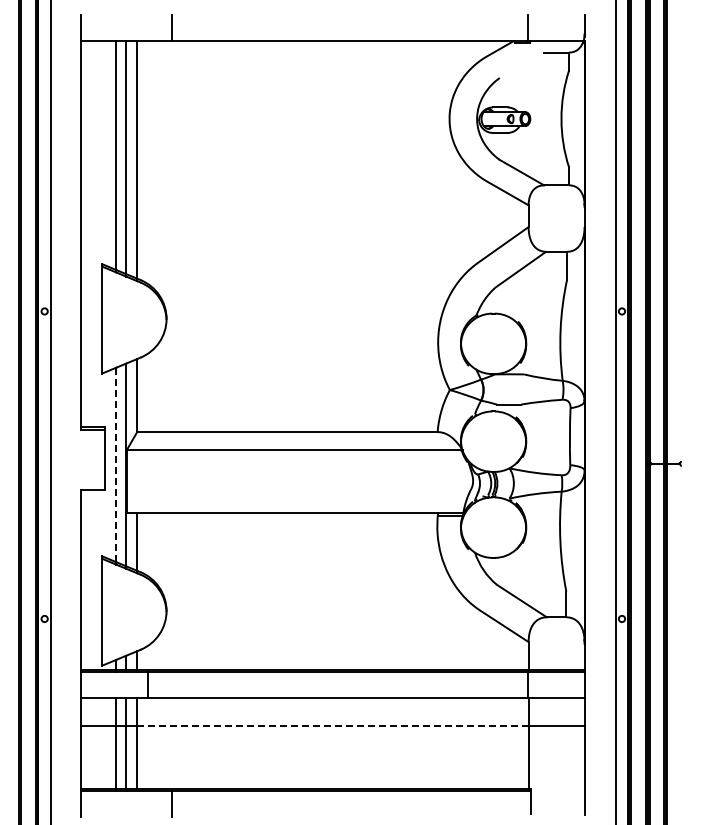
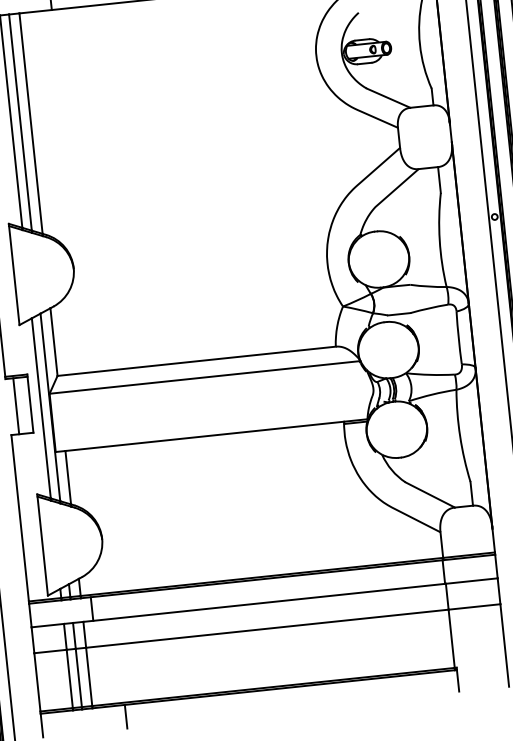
line: (89, 459) -> (16, 405), added
line: (116, 464) -> (41, 407), dashed -> solid
line: (332, 725) -> (266, 628), dashed -> solid

